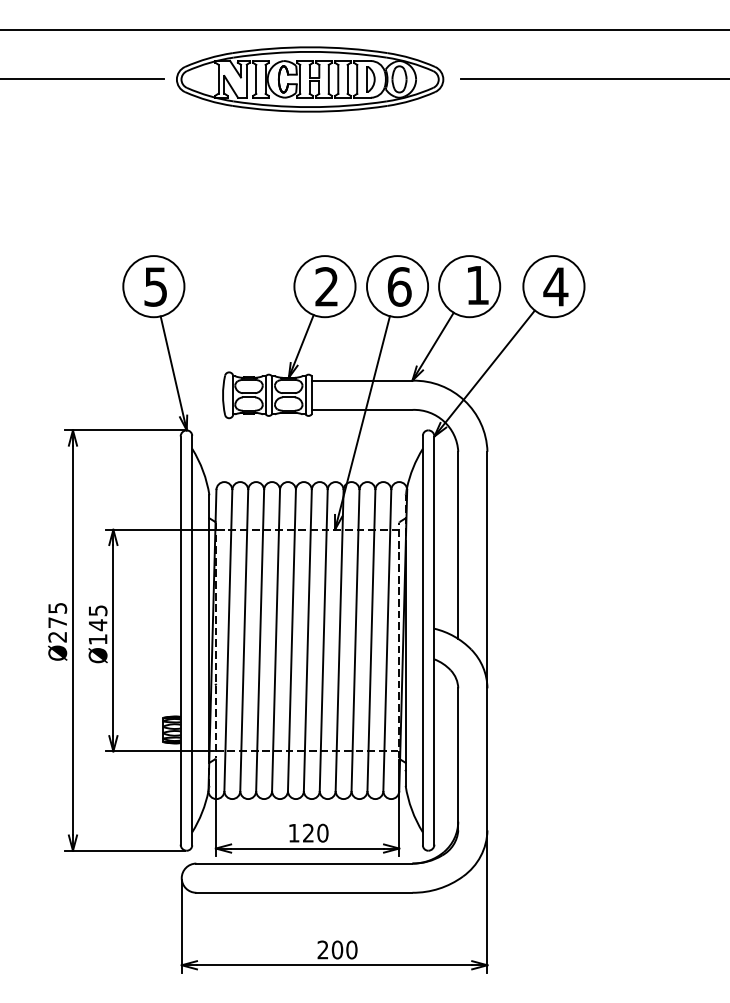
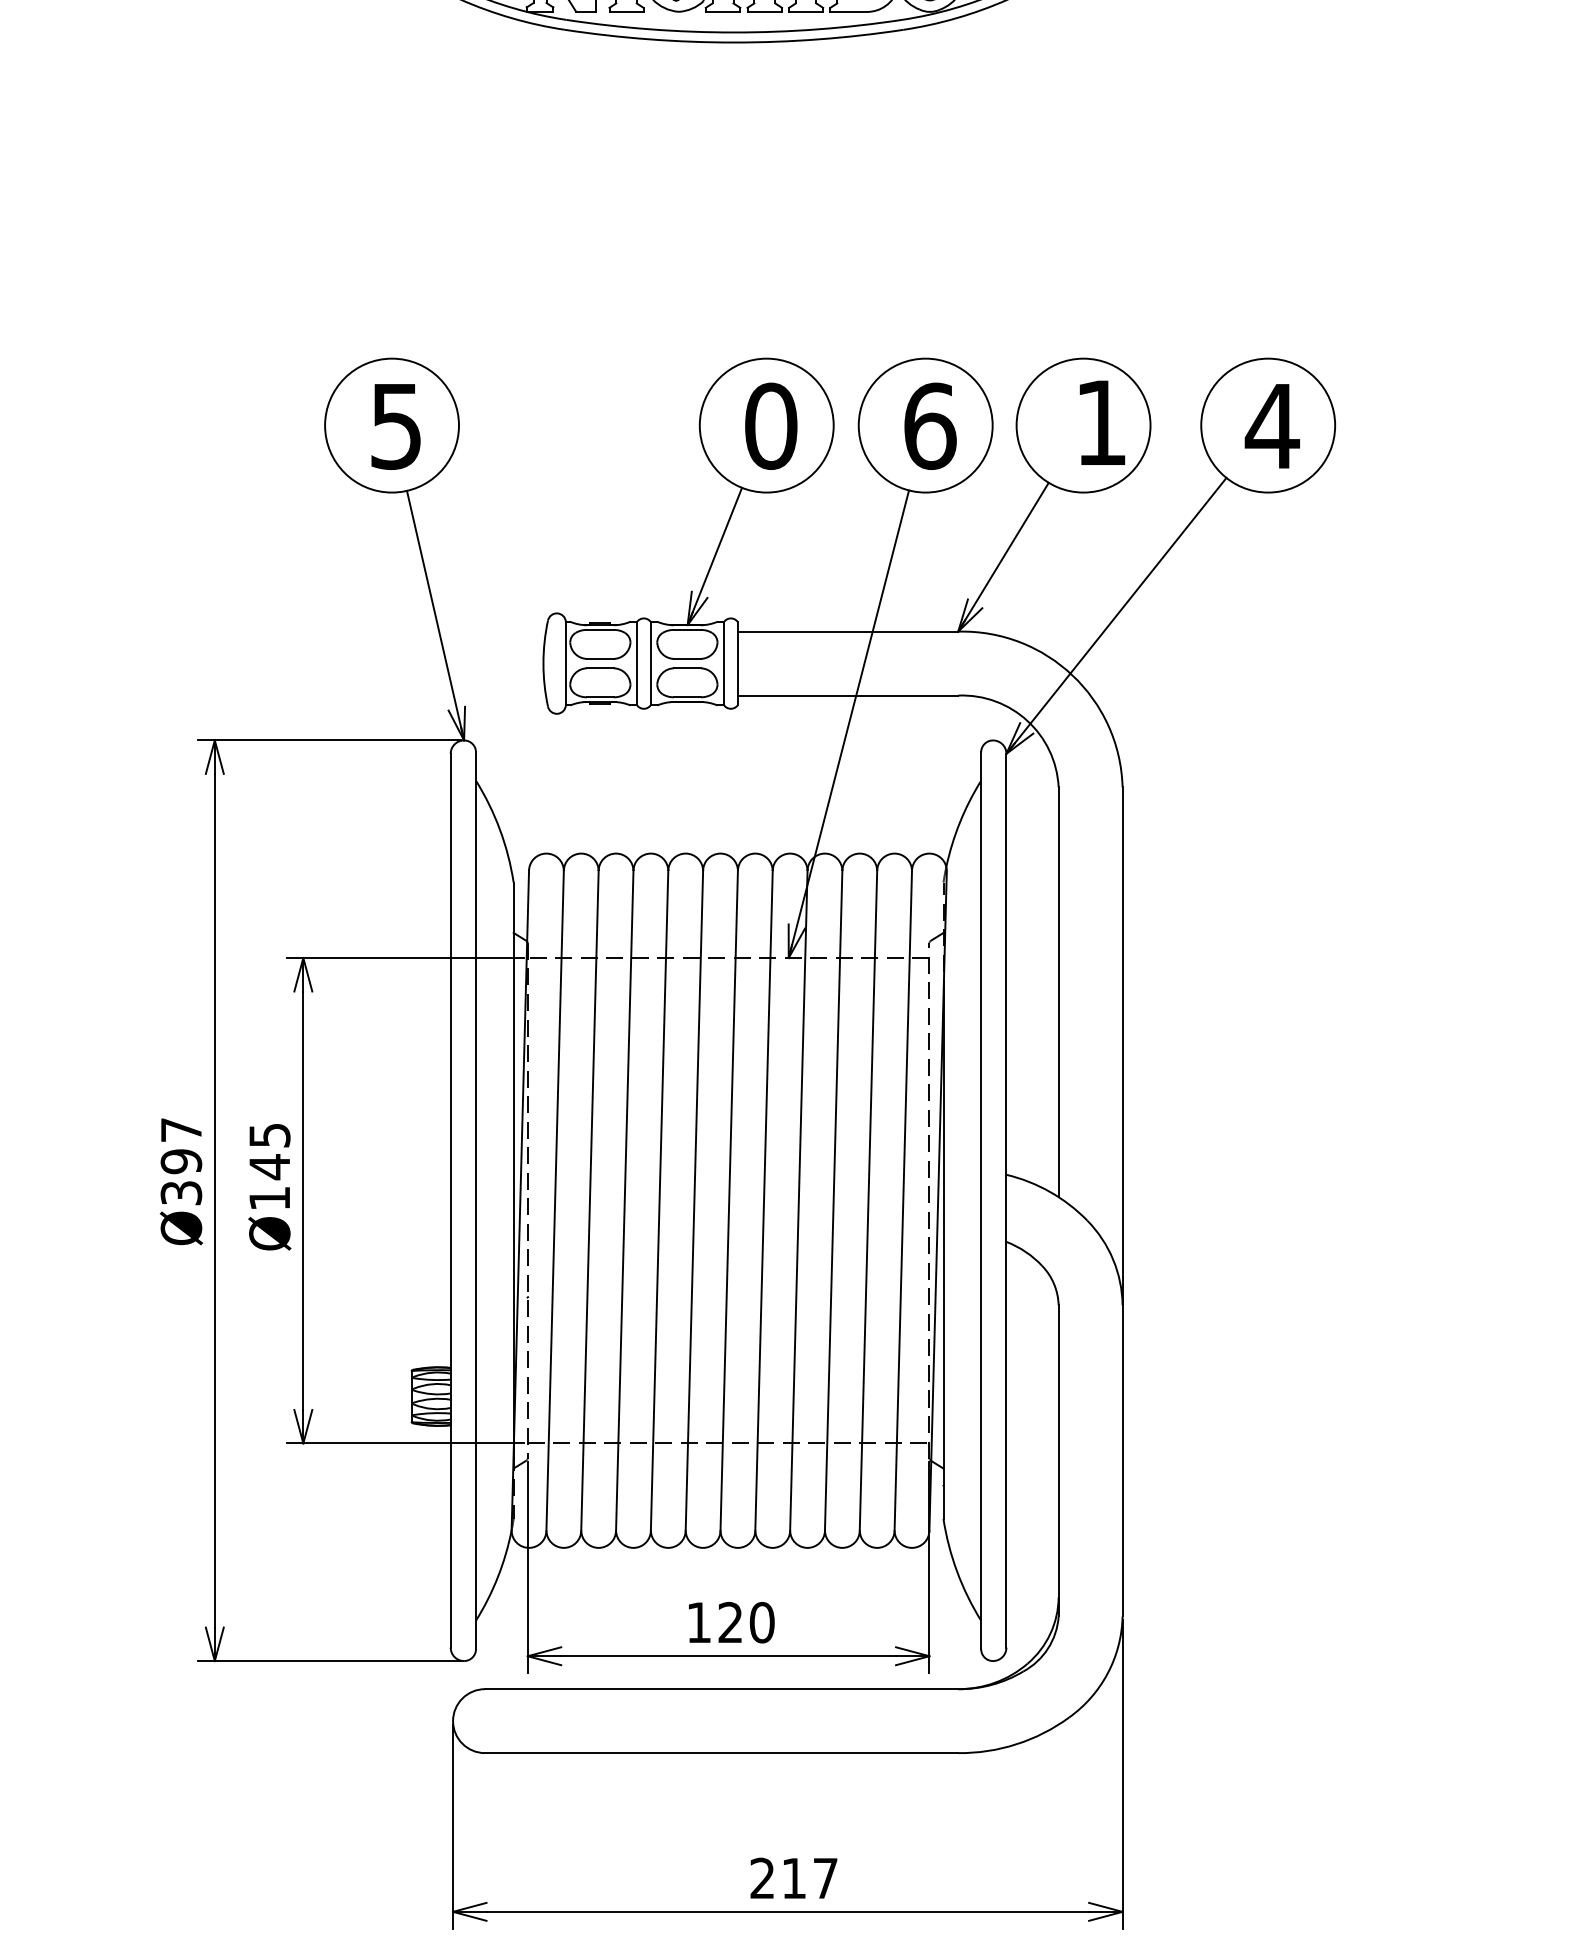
text: (326, 286) -> (770, 425), 2 -> 0
text: (57, 622) -> (180, 1161), Ø275 -> Ø397
text: (344, 949) -> (809, 1877), 200 -> 217

